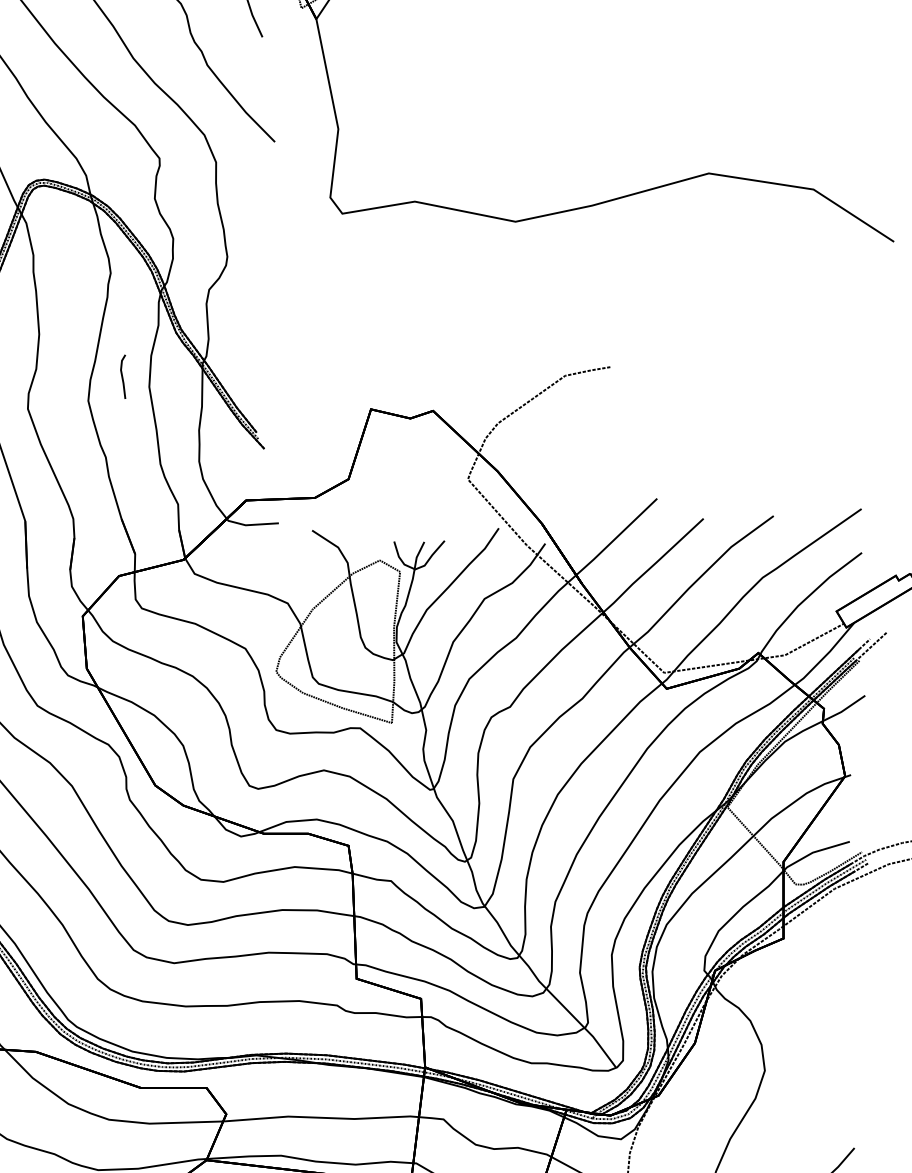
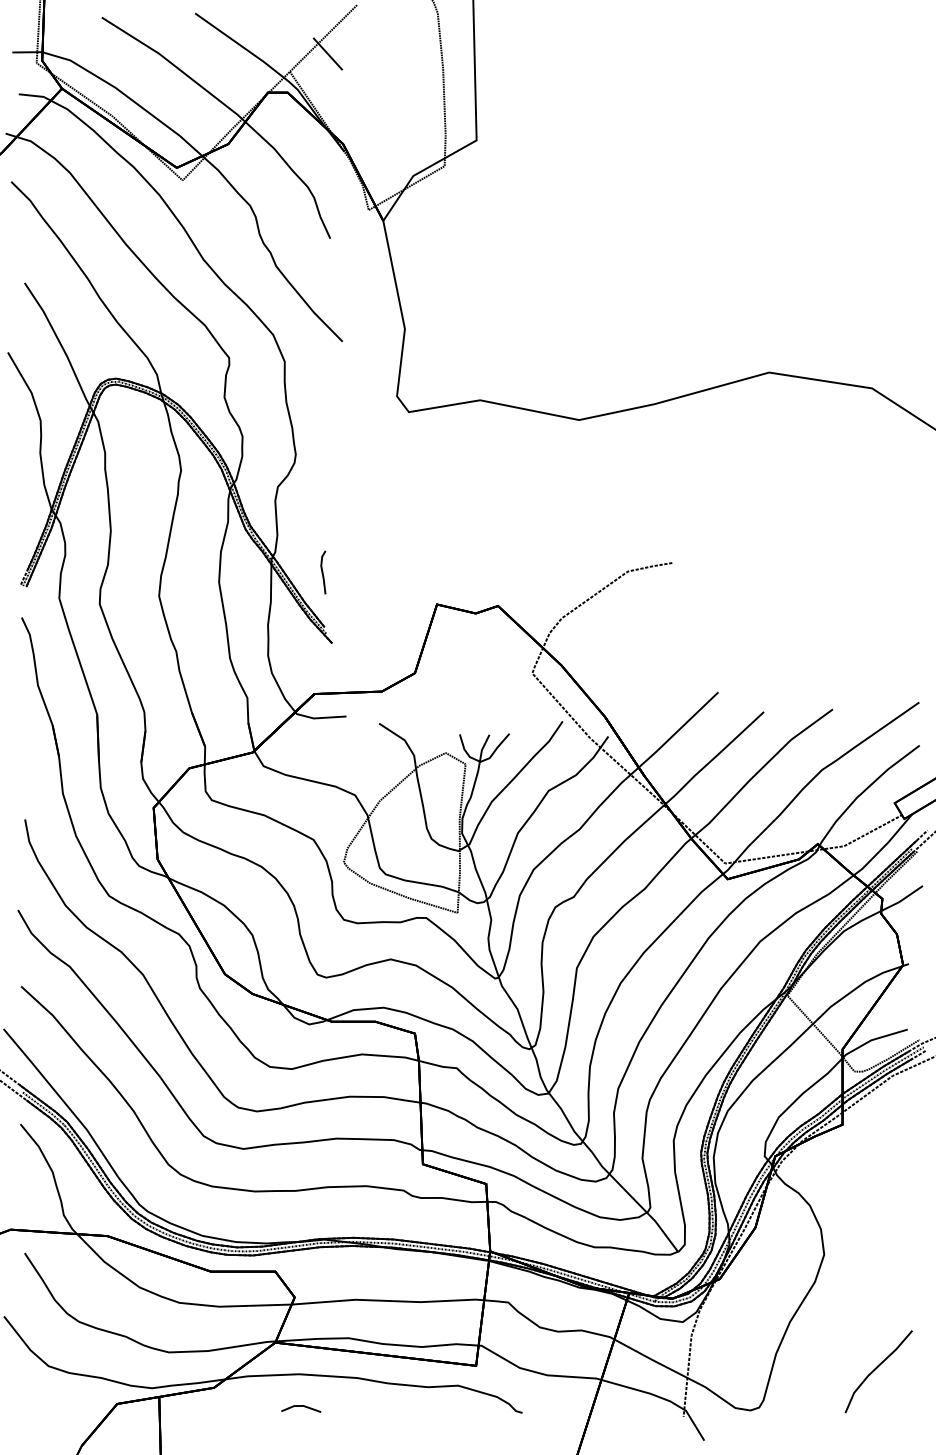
line: (123, 376) -> (323, 572), moved

